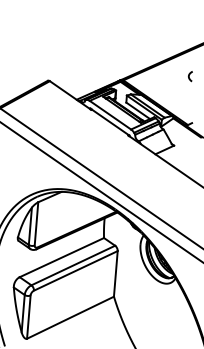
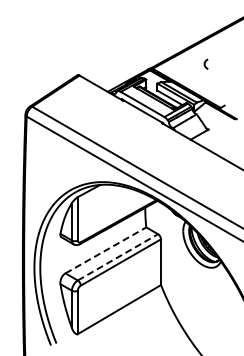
curve: (189, 75) -> (205, 63), moved
line: (62, 257) -> (106, 250), solid -> dashed
line: (73, 265) -> (118, 257), solid -> dashed

